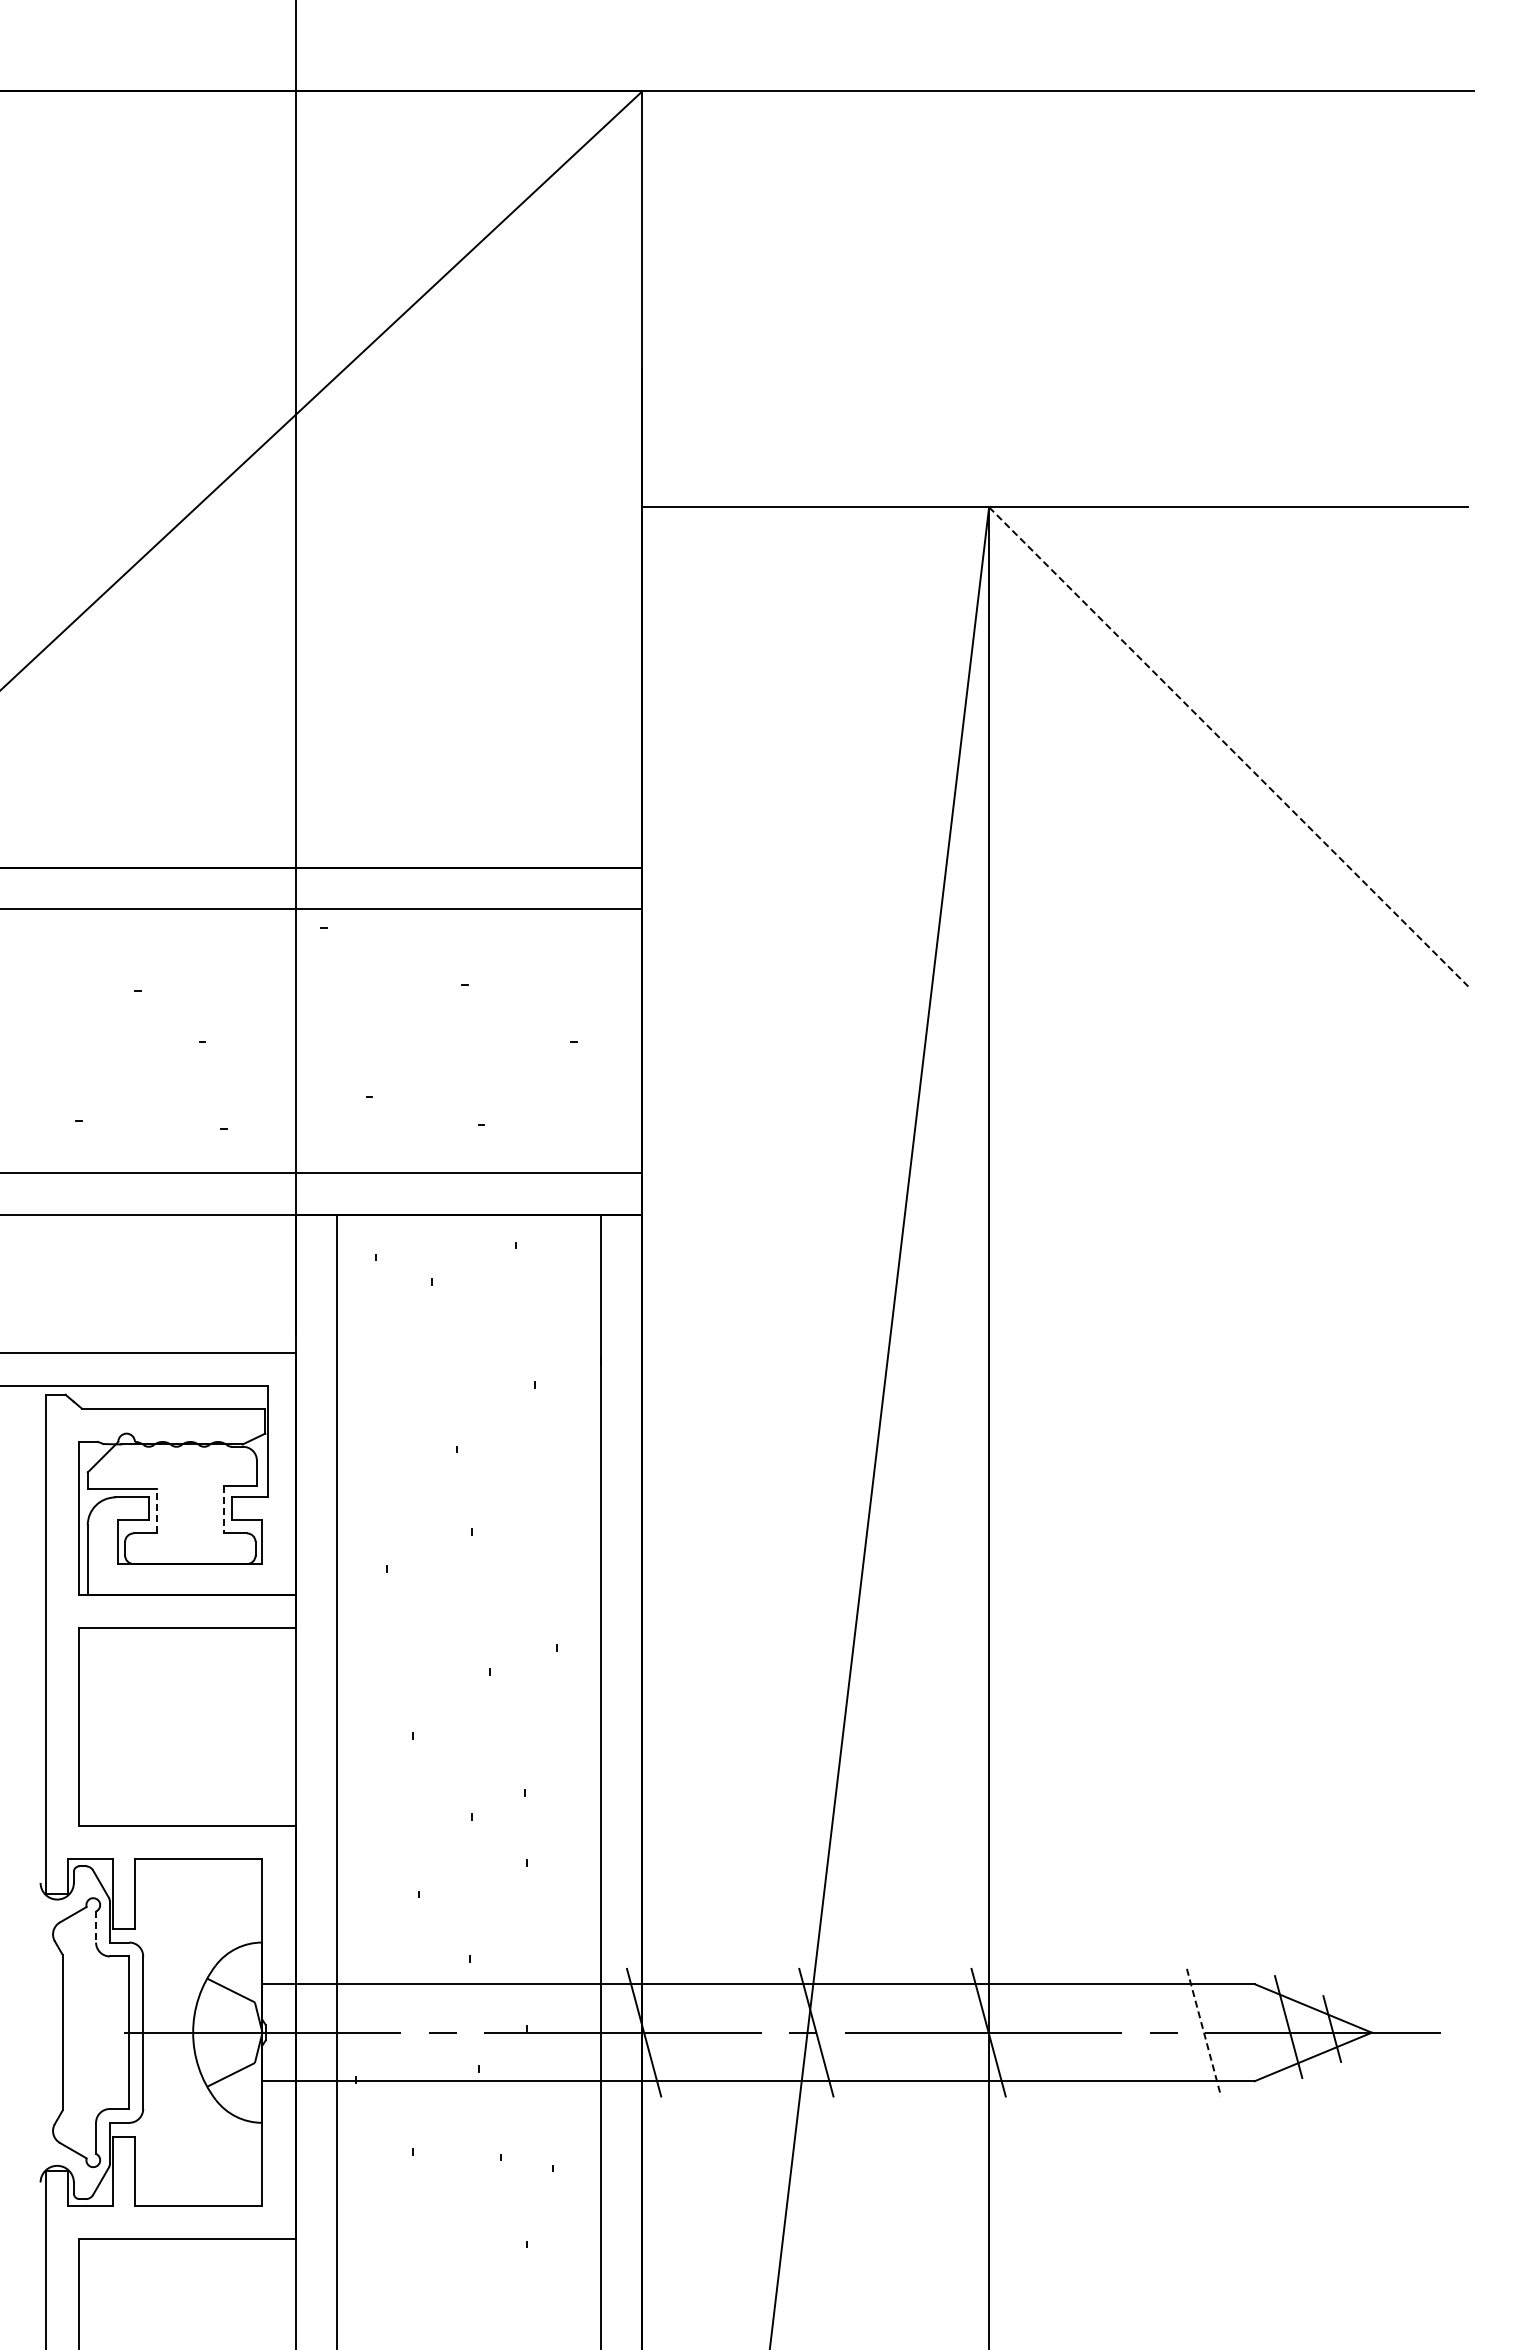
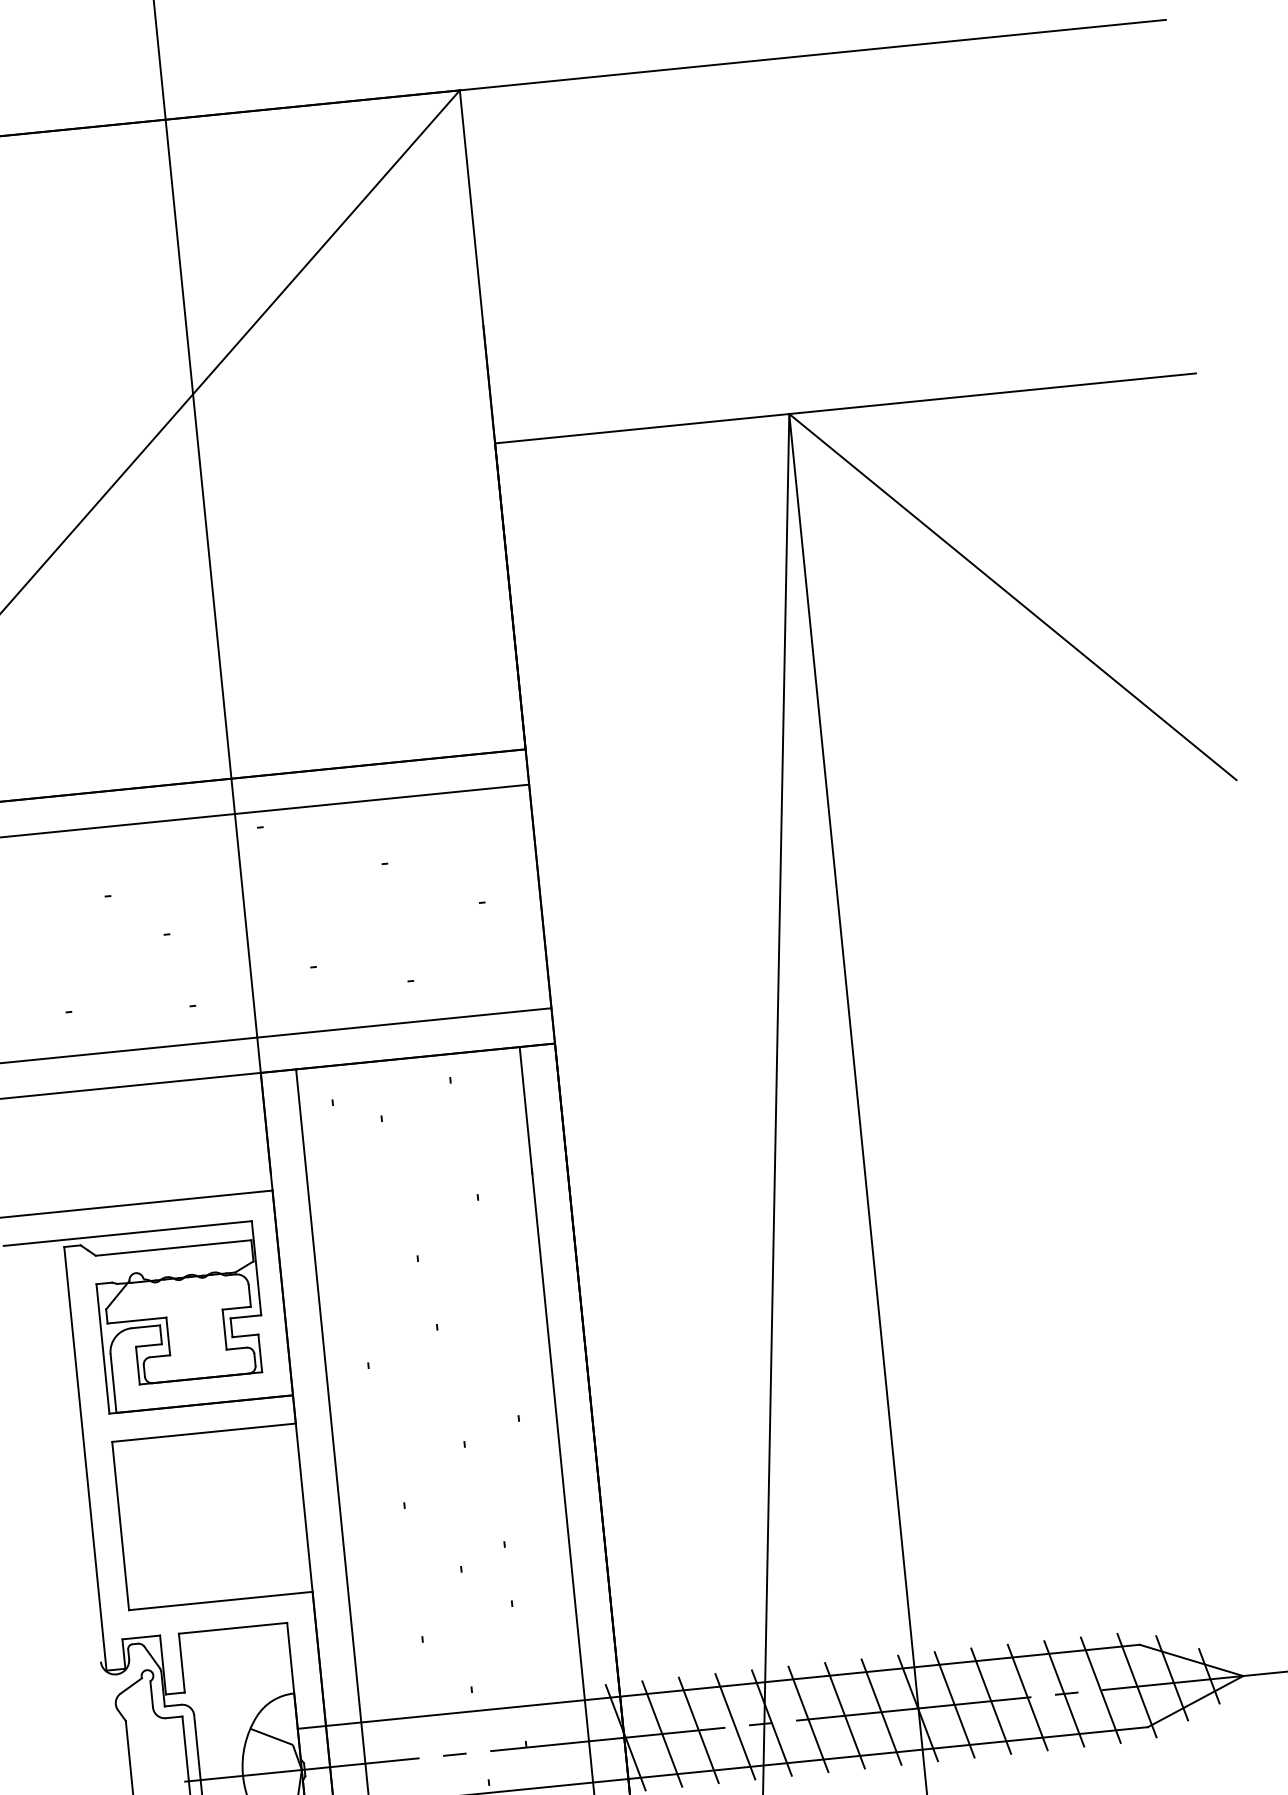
line: (1228, 746) -> (1012, 596), dashed -> solid
line: (223, 1509) -> (224, 1329), dashed -> solid
line: (157, 1510) -> (168, 1335), dashed -> solid
line: (96, 1927) -> (152, 1694), dashed -> solid
line: (1246, 2031) -> (1136, 1685), added
line: (687, 2032) -> (662, 1733), added
line: (730, 2032) -> (699, 1730), added
line: (773, 2032) -> (735, 1726), added
line: (859, 2032) -> (808, 1719), added
line: (902, 2032) -> (844, 1715), added
line: (945, 2032) -> (881, 1711), added
line: (1031, 2032) -> (954, 1704), added
line: (1074, 2032) -> (990, 1701), added
line: (1117, 2032) -> (1027, 1697), added
line: (1160, 2032) -> (1063, 1693), added
line: (1204, 2033) -> (1101, 1690), dashed -> solid

